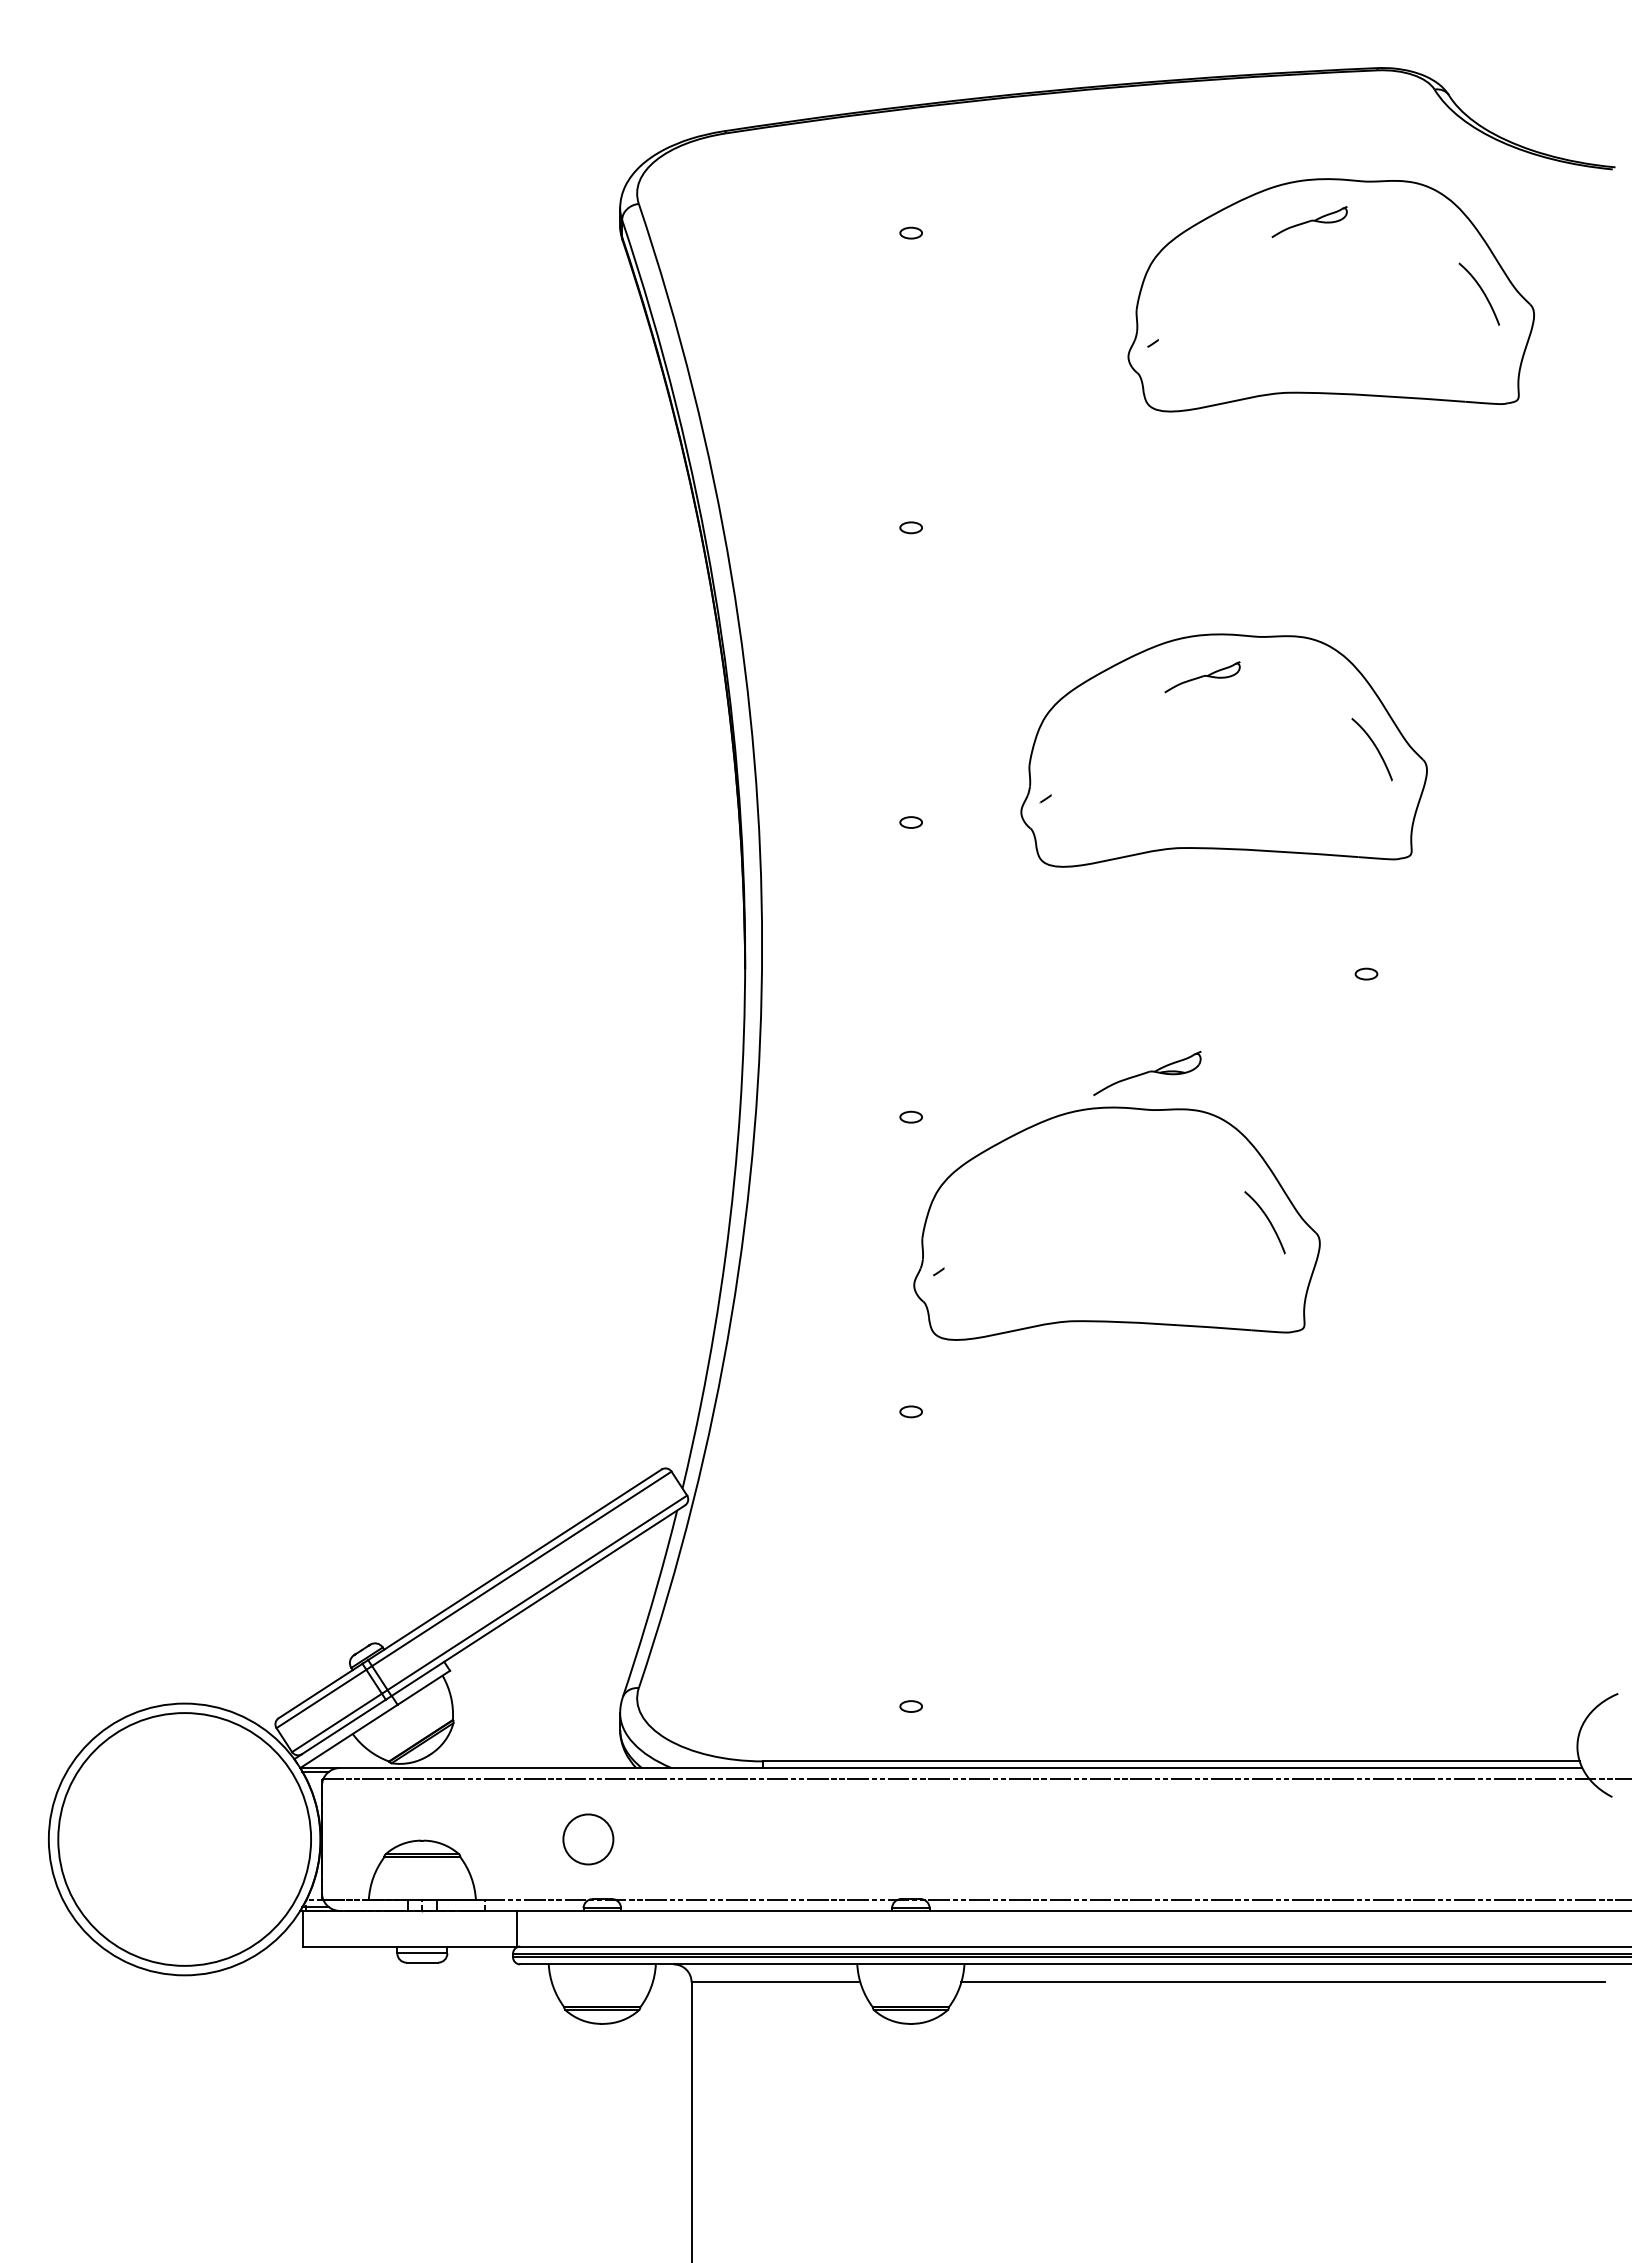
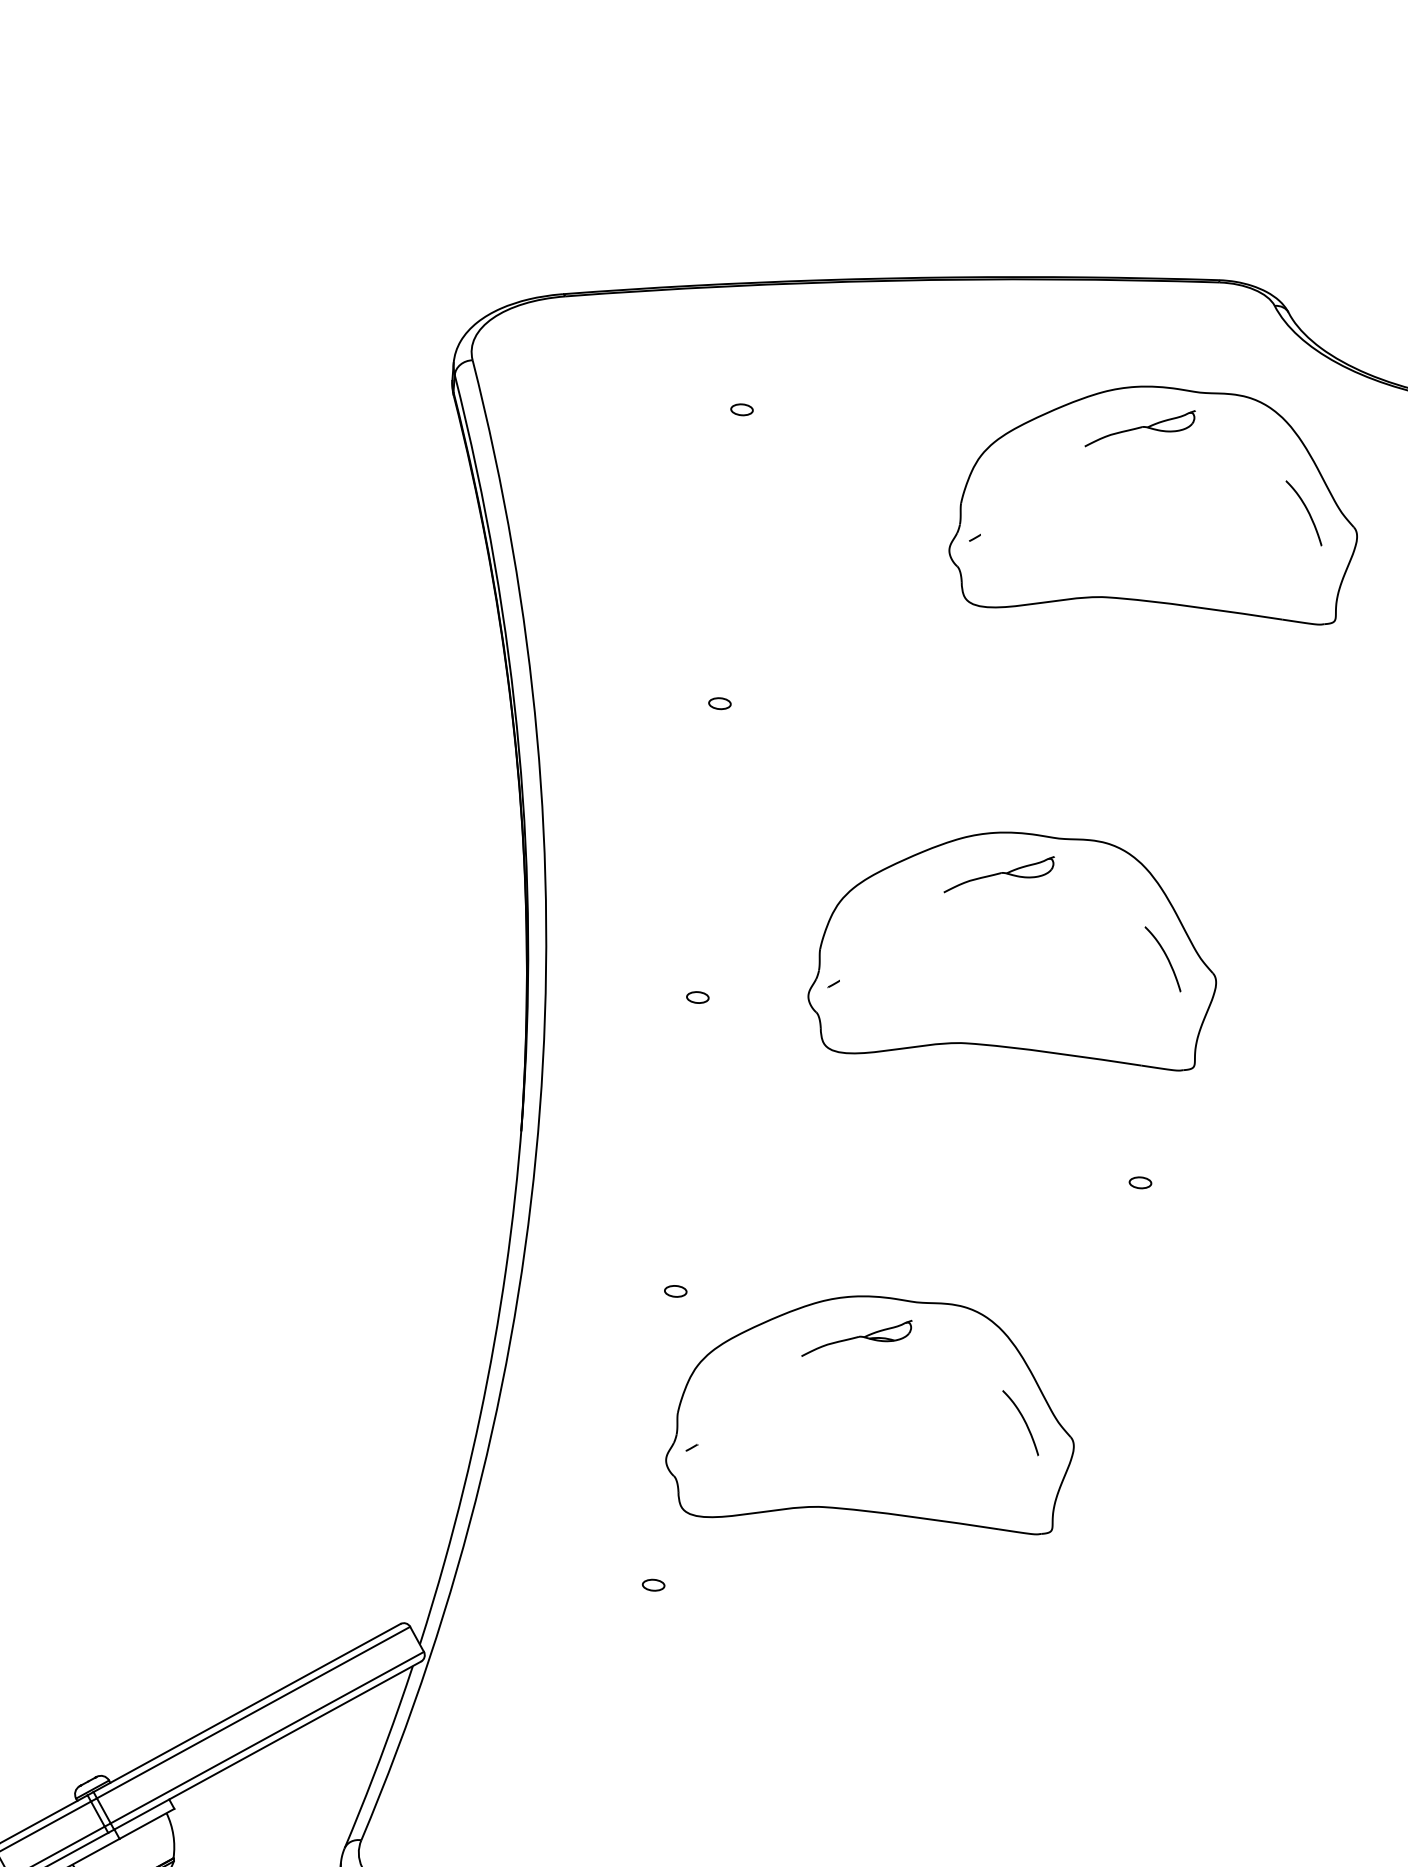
part: (1309, 221) -> (1140, 428), size x1.43
part: (1202, 676) -> (999, 873), size x1.43
part: (1147, 1073) -> (857, 1338), moved

